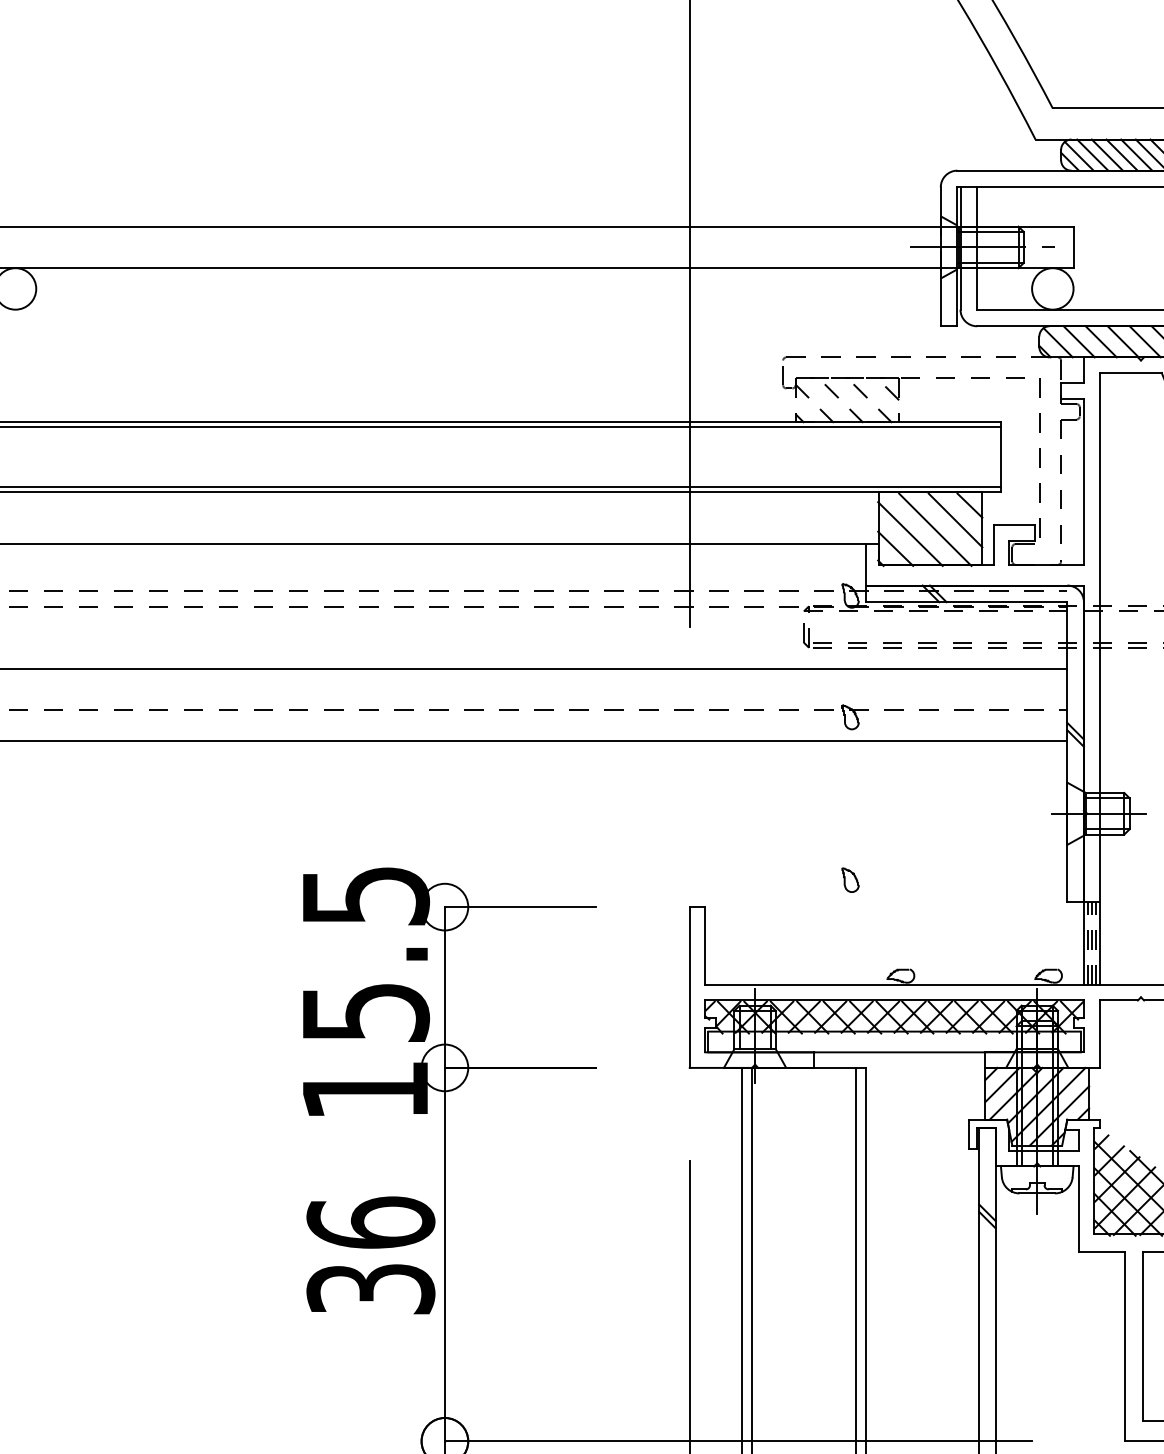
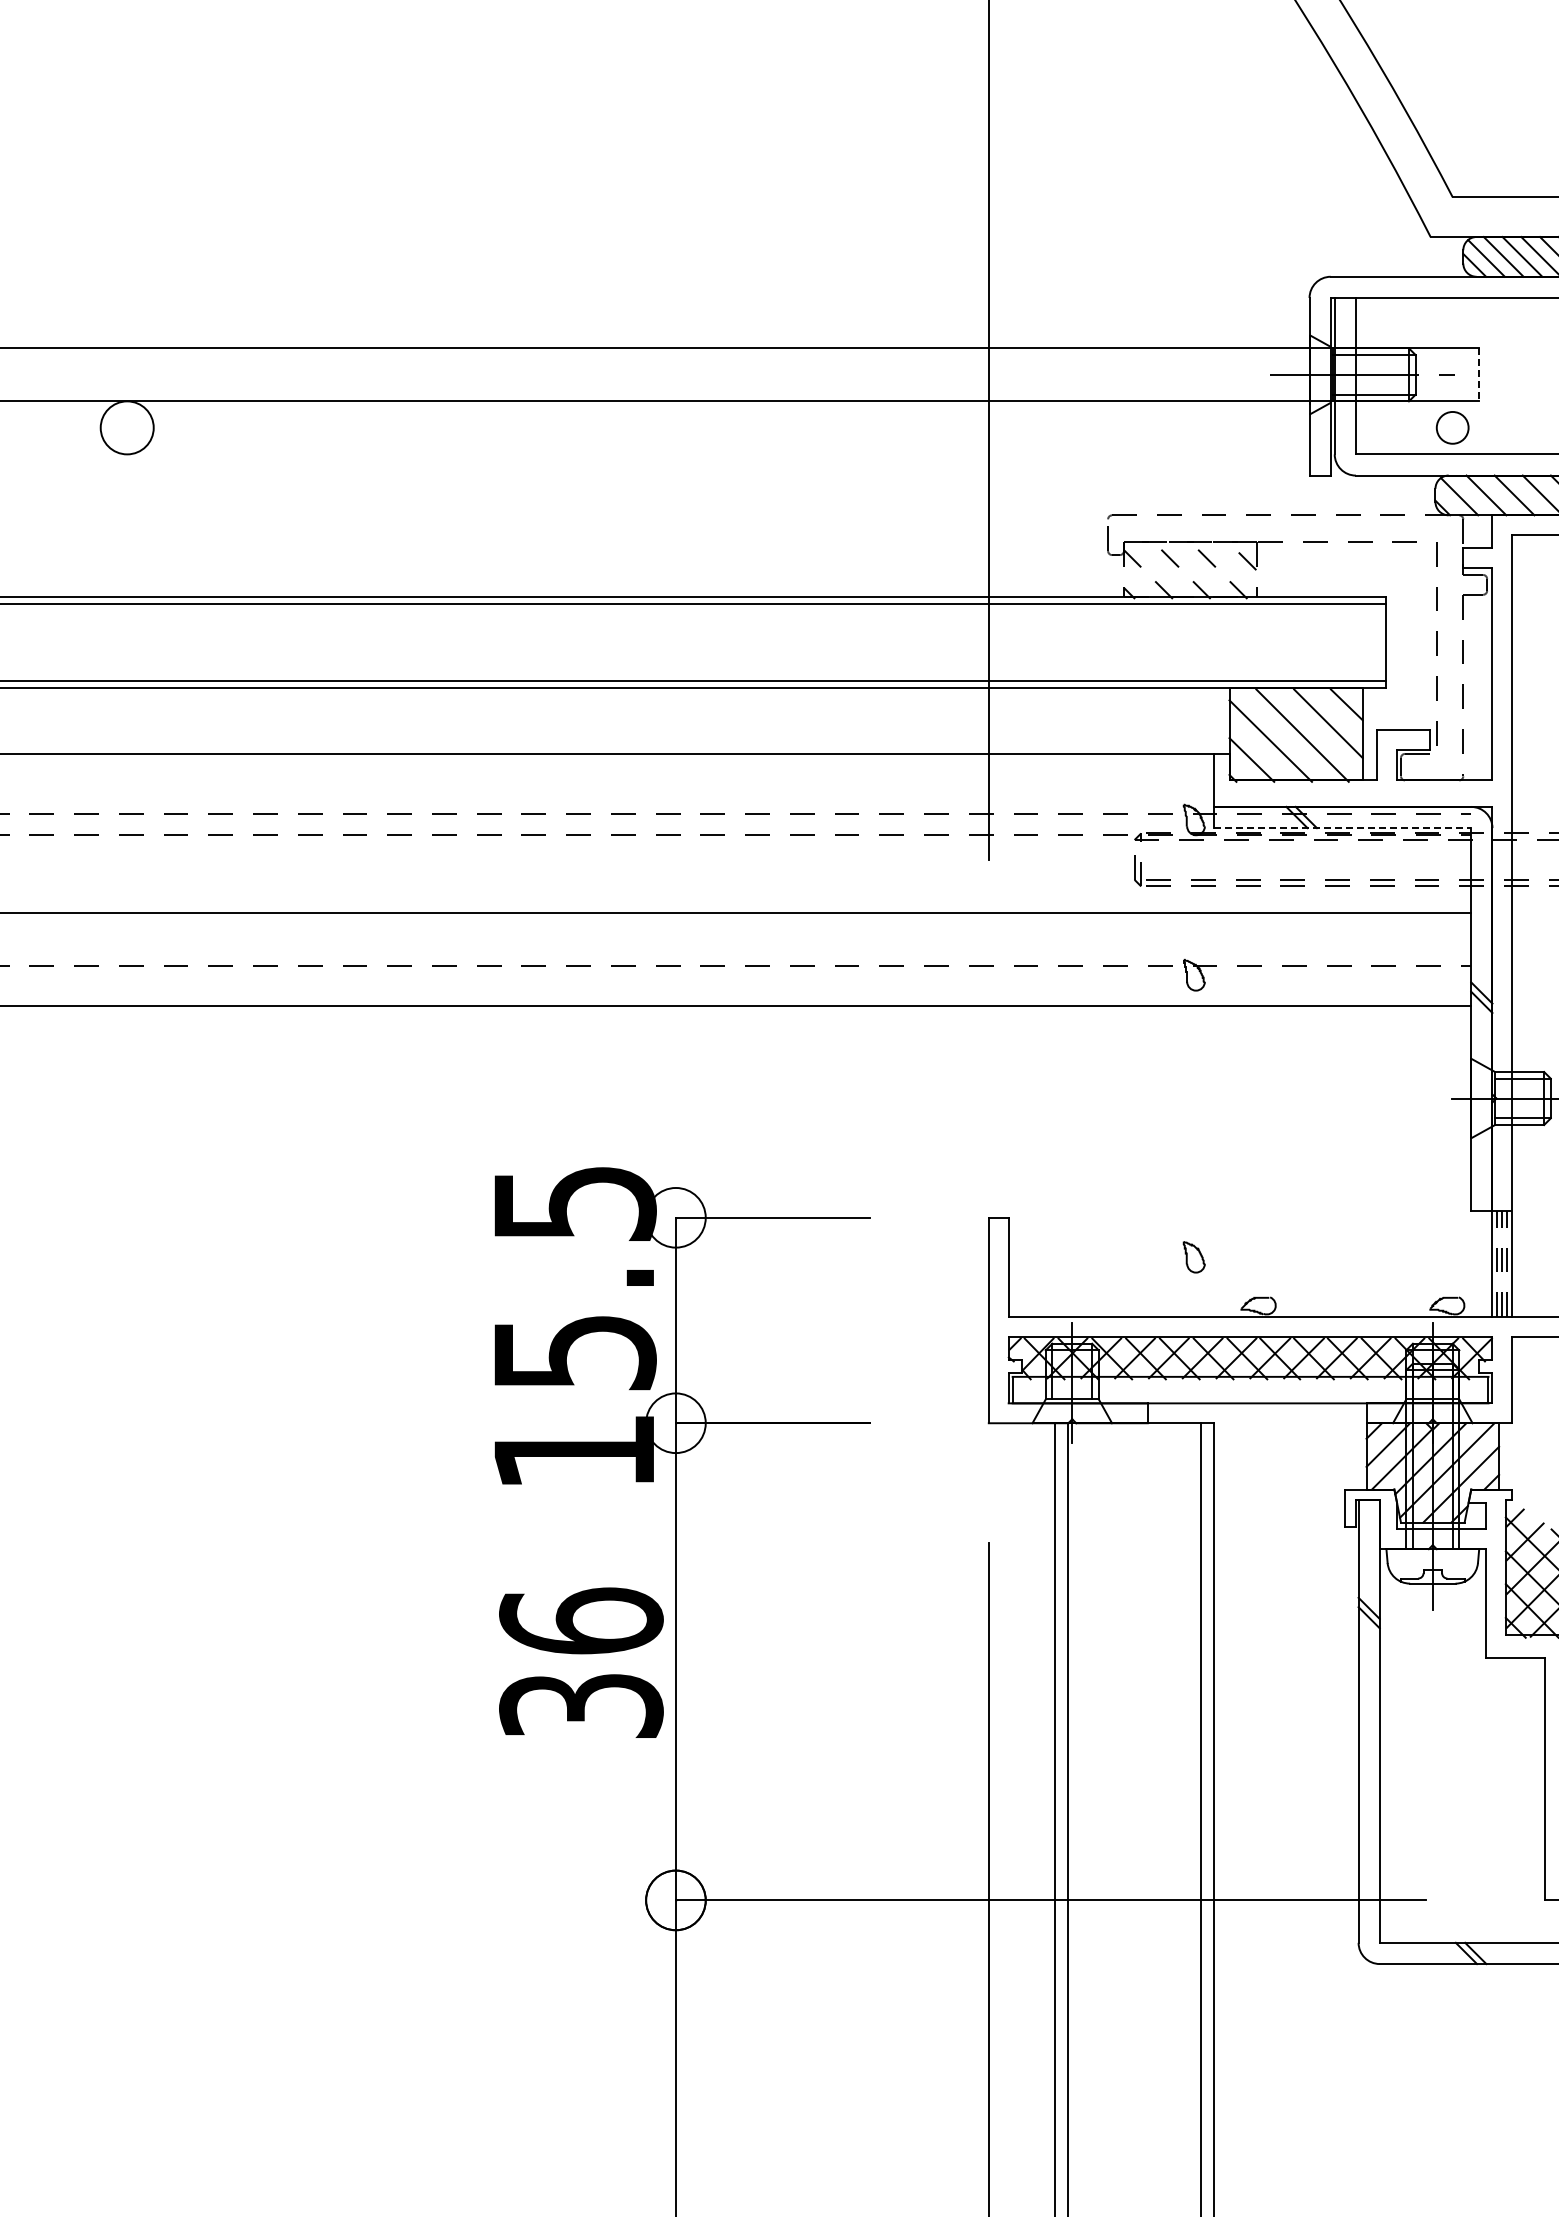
line: (1073, 247) -> (1479, 374), solid -> dashed
circle: (1052, 288) -> (1452, 427), size x0.6
line: (966, 602) -> (1342, 828), solid -> dashed
part: (849, 880) -> (1193, 1257), moved

